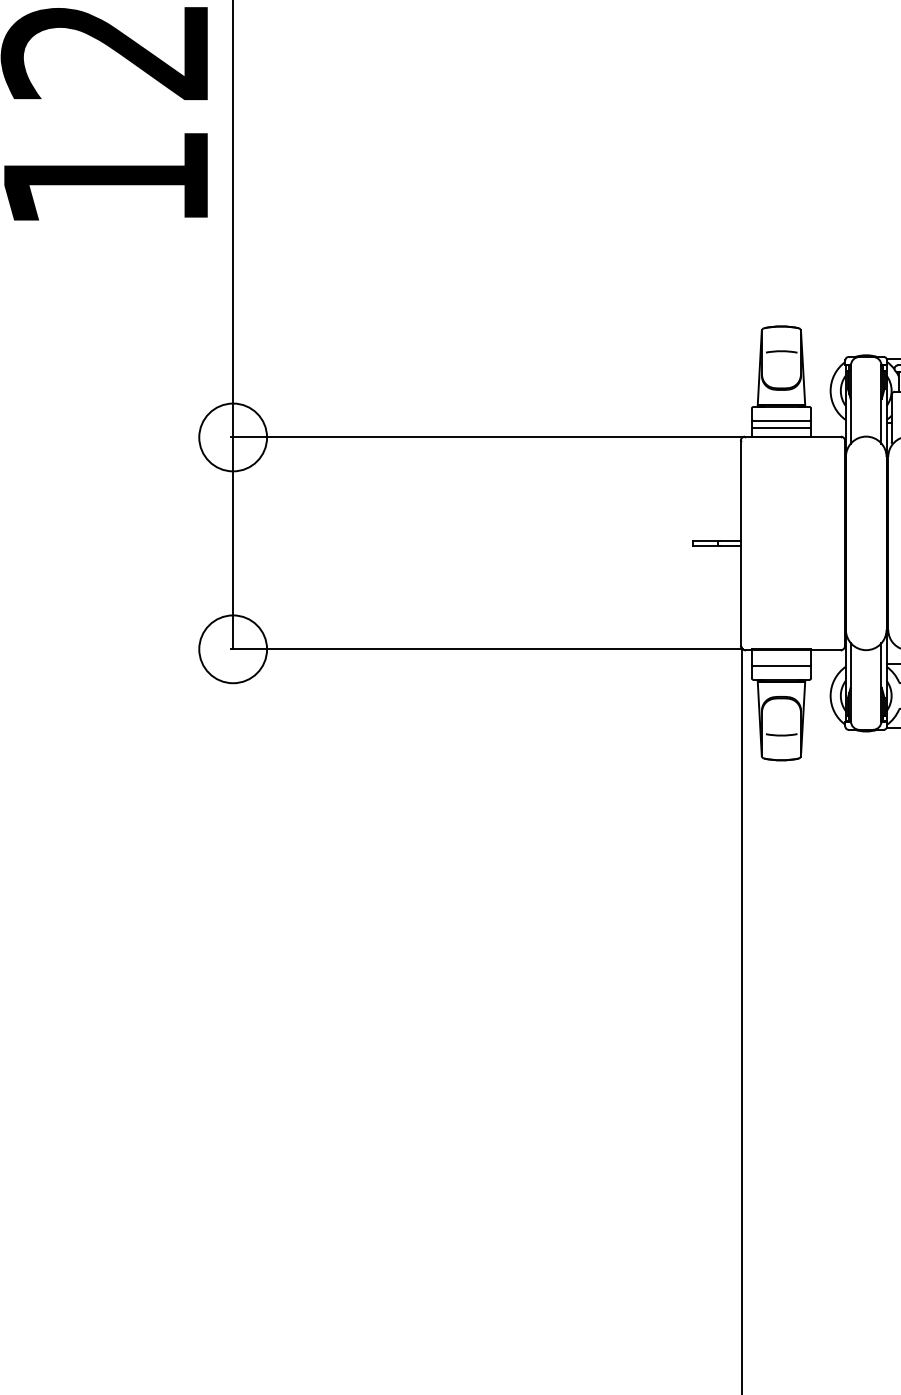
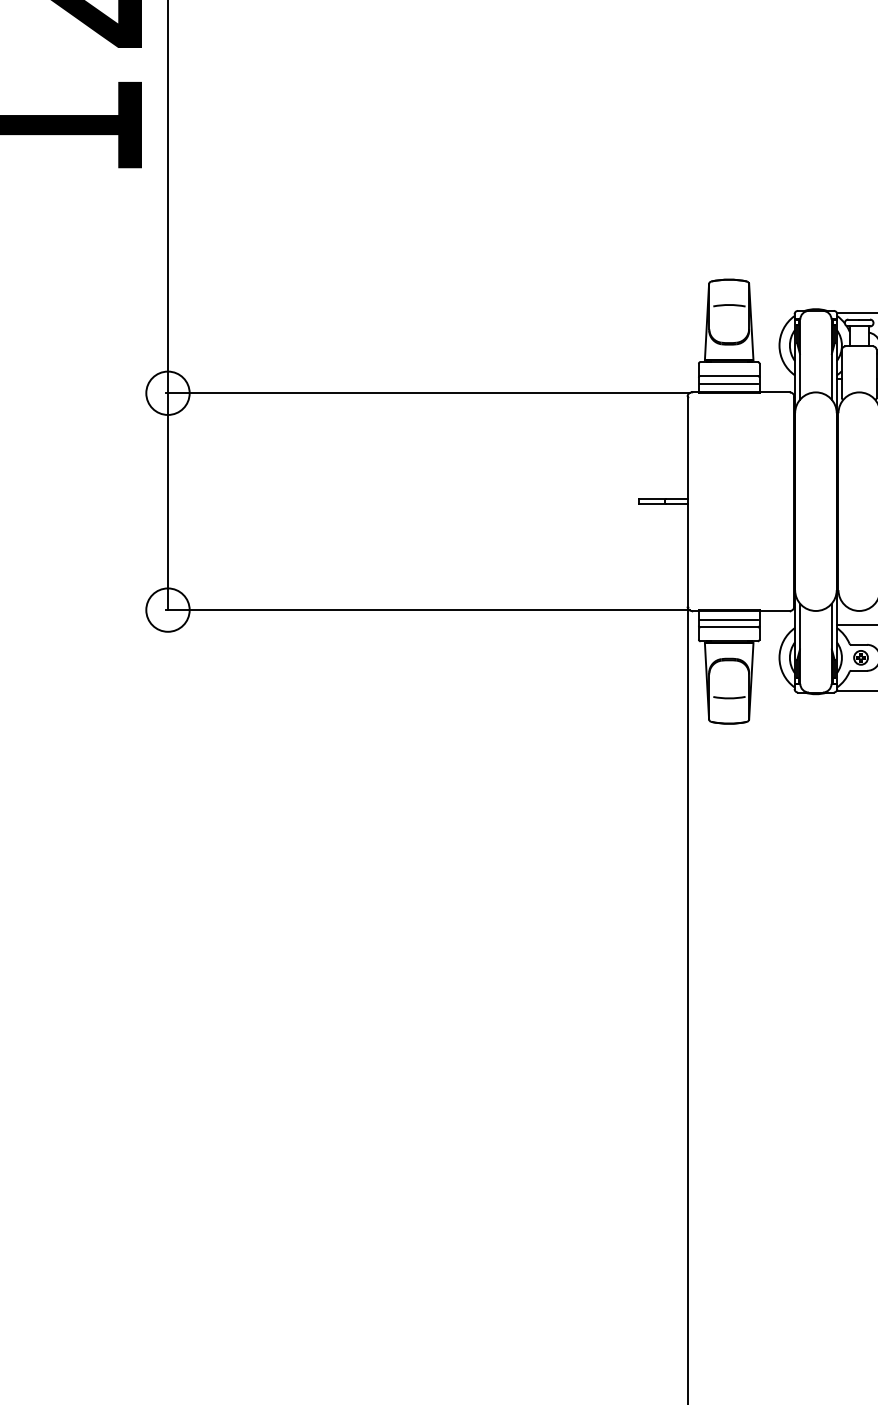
circle: (232, 437) -> (167, 393), size x0.62
circle: (232, 649) -> (167, 610), size x0.62
line: (781, 658) -> (729, 619), added

